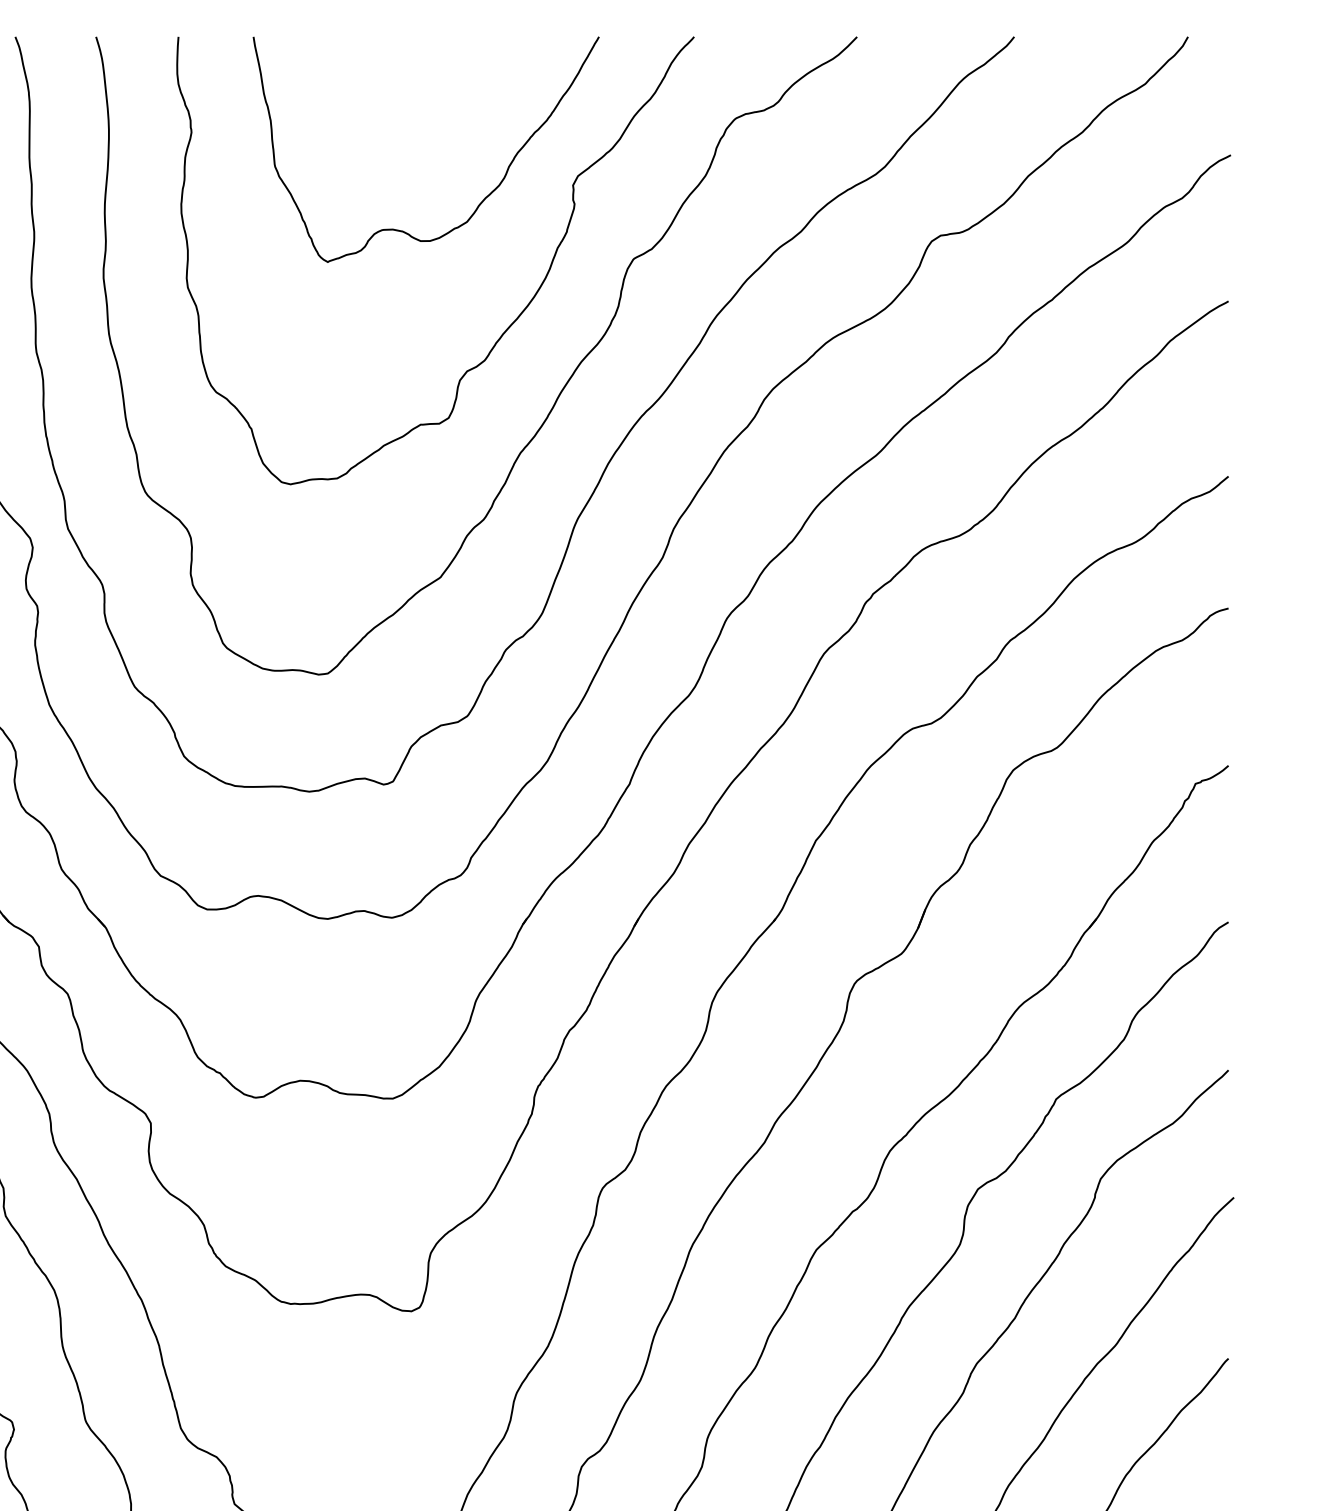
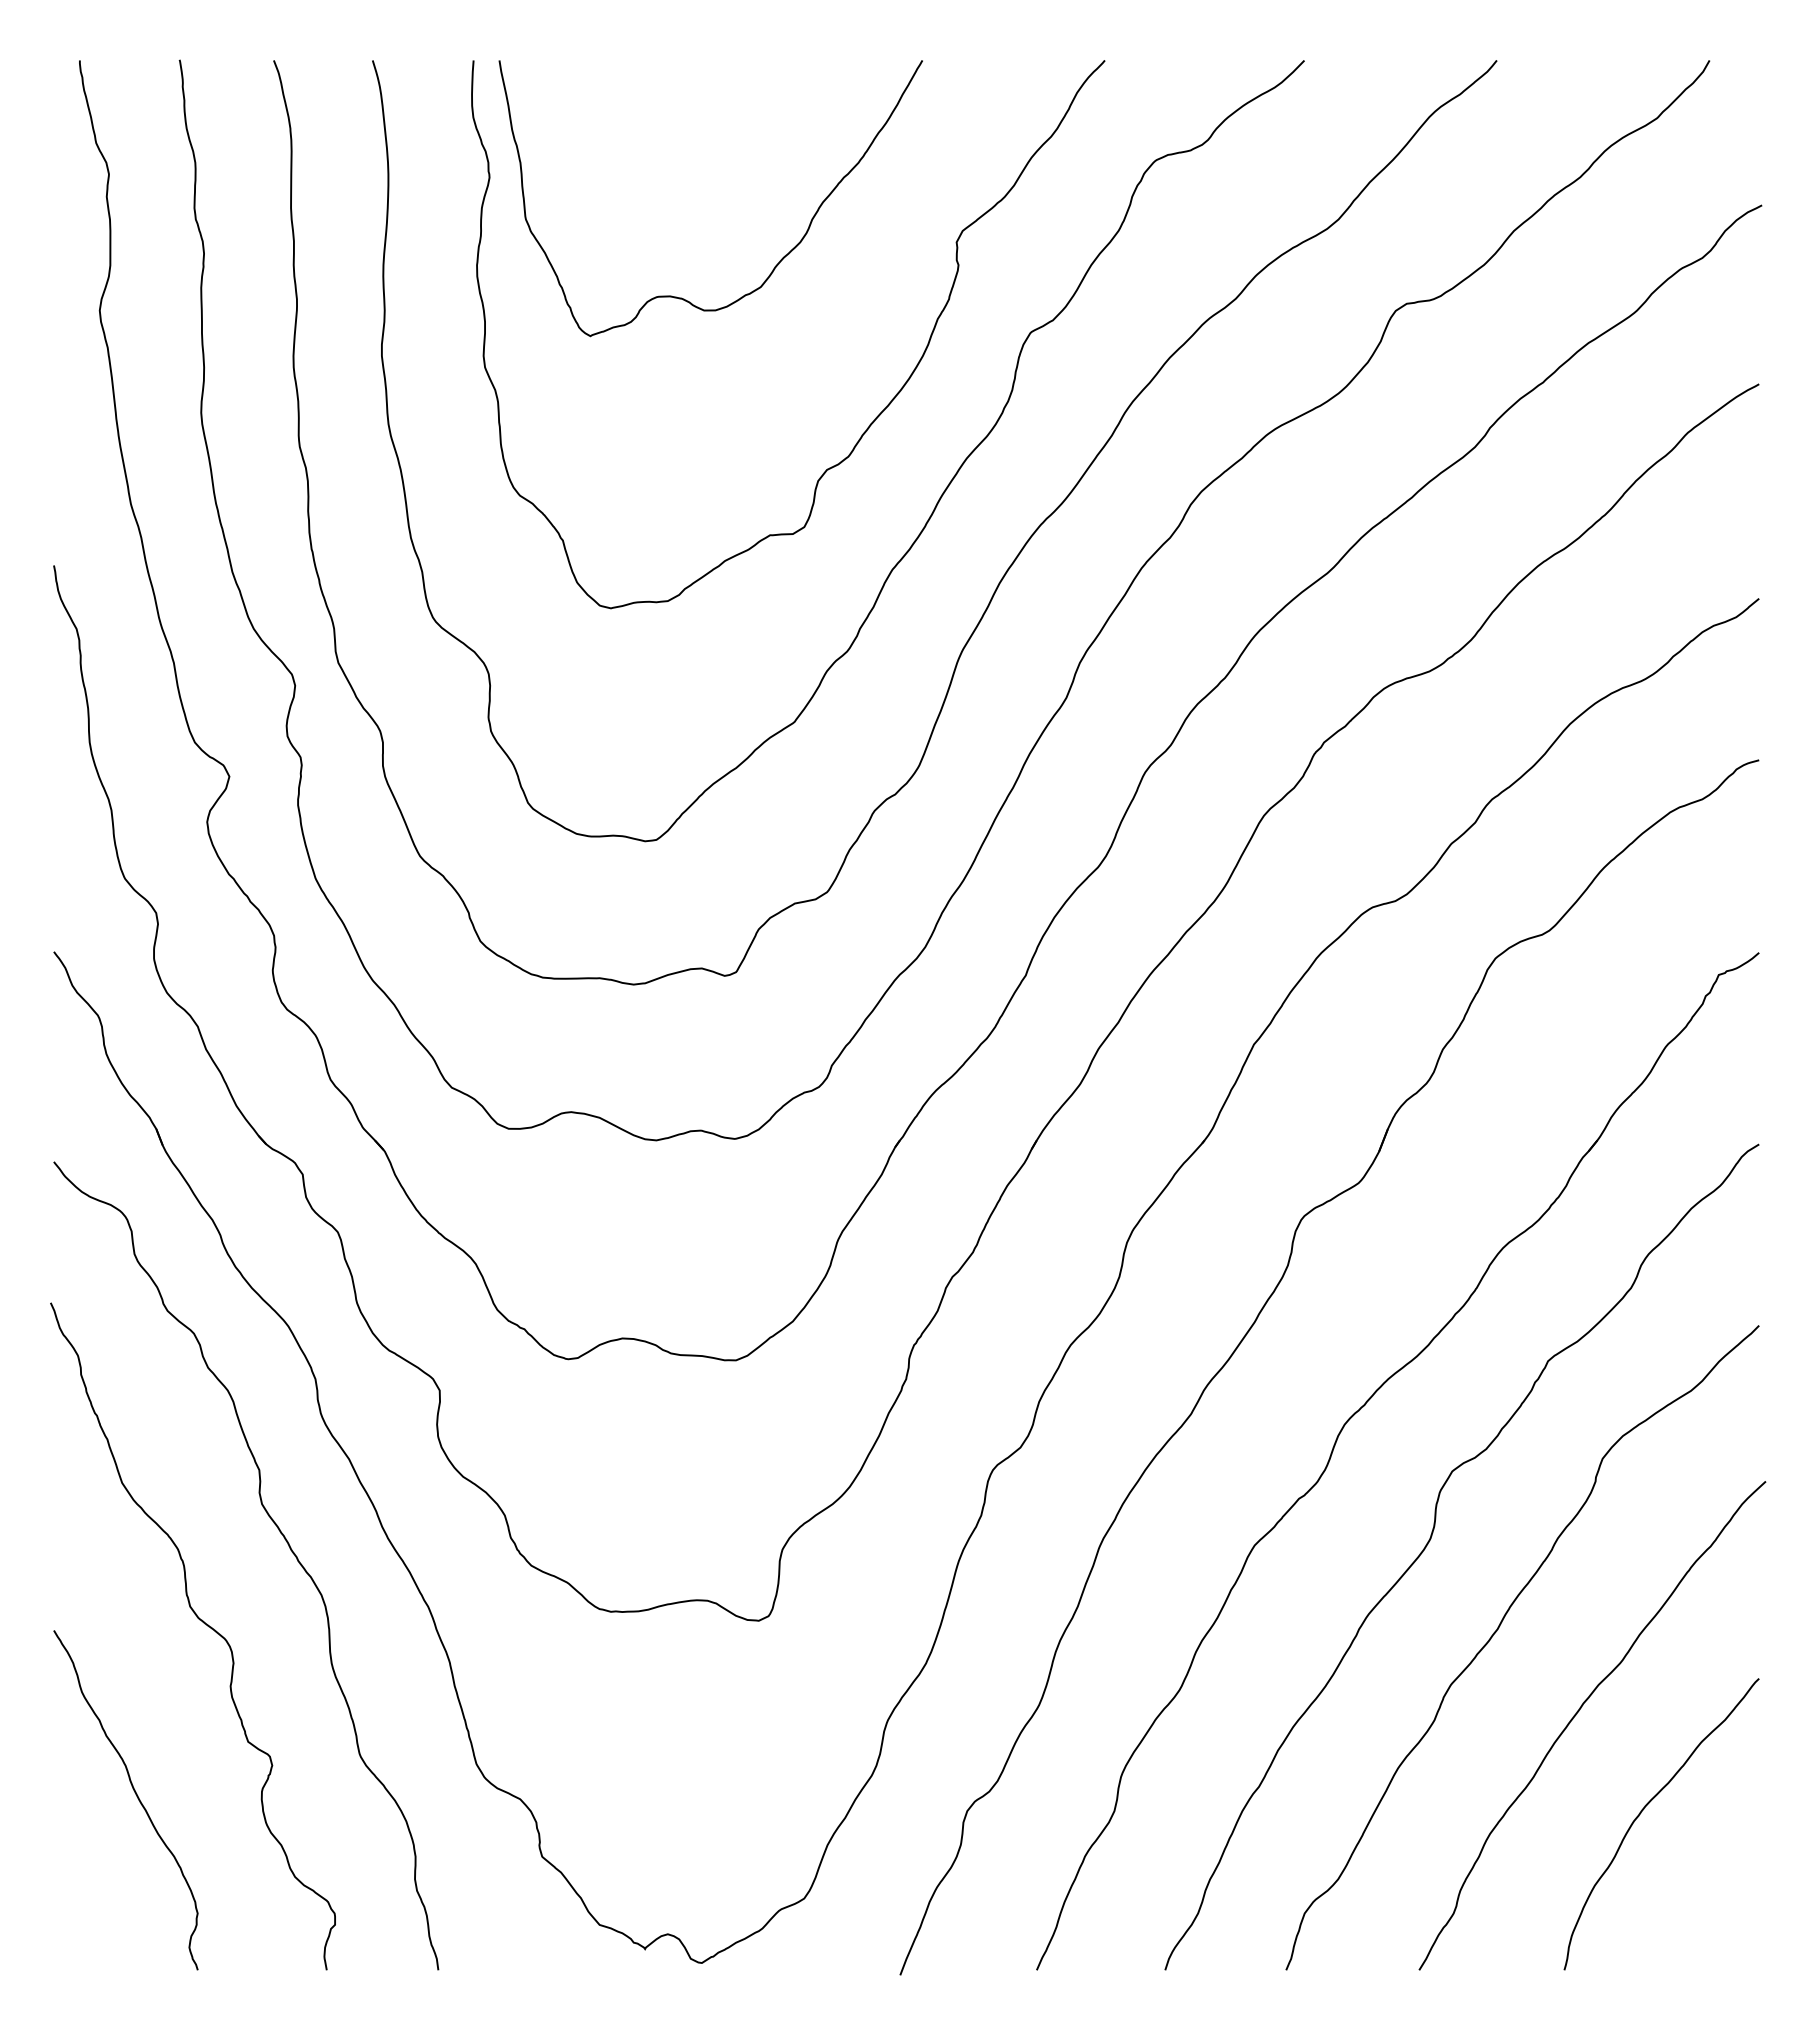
curve: (483, 199) -> (780, 259), moved

